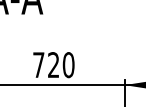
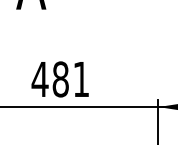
text: (53, 65) -> (60, 79), 720 -> 481

